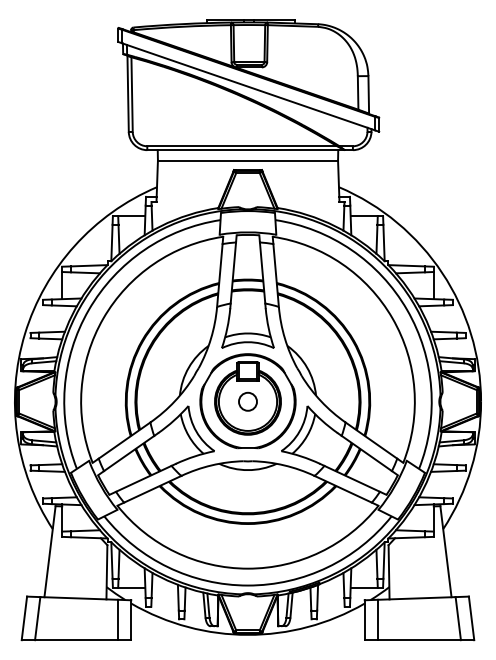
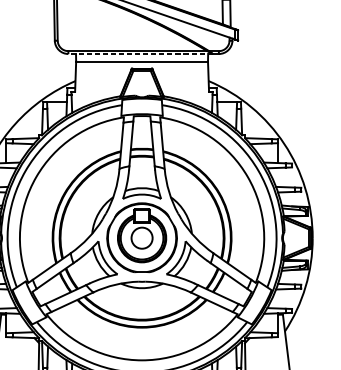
line: (245, 150) -> (140, 54), solid -> dashed
circle: (247, 401) -> (141, 237), size x1.6

